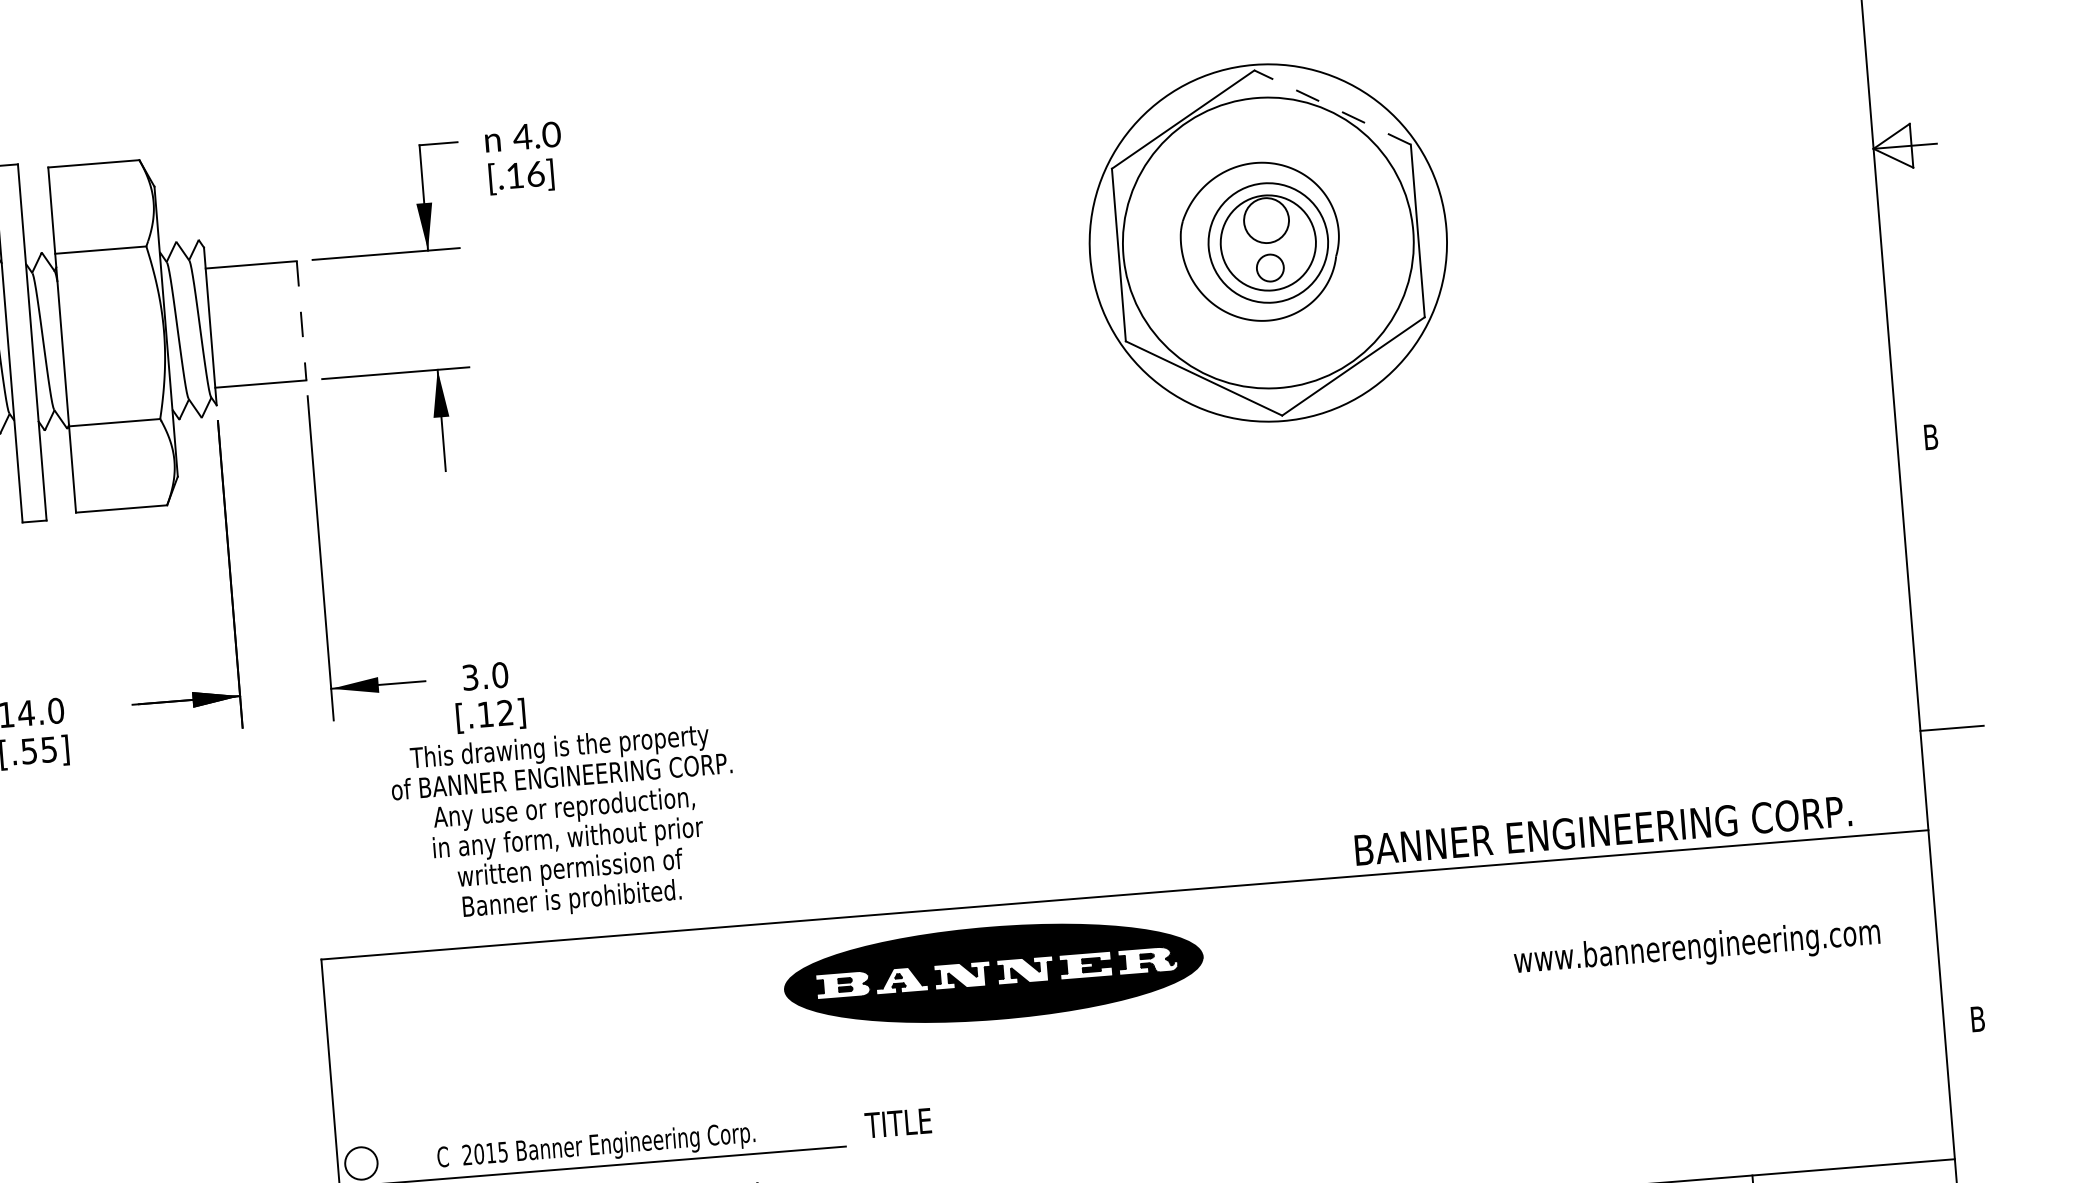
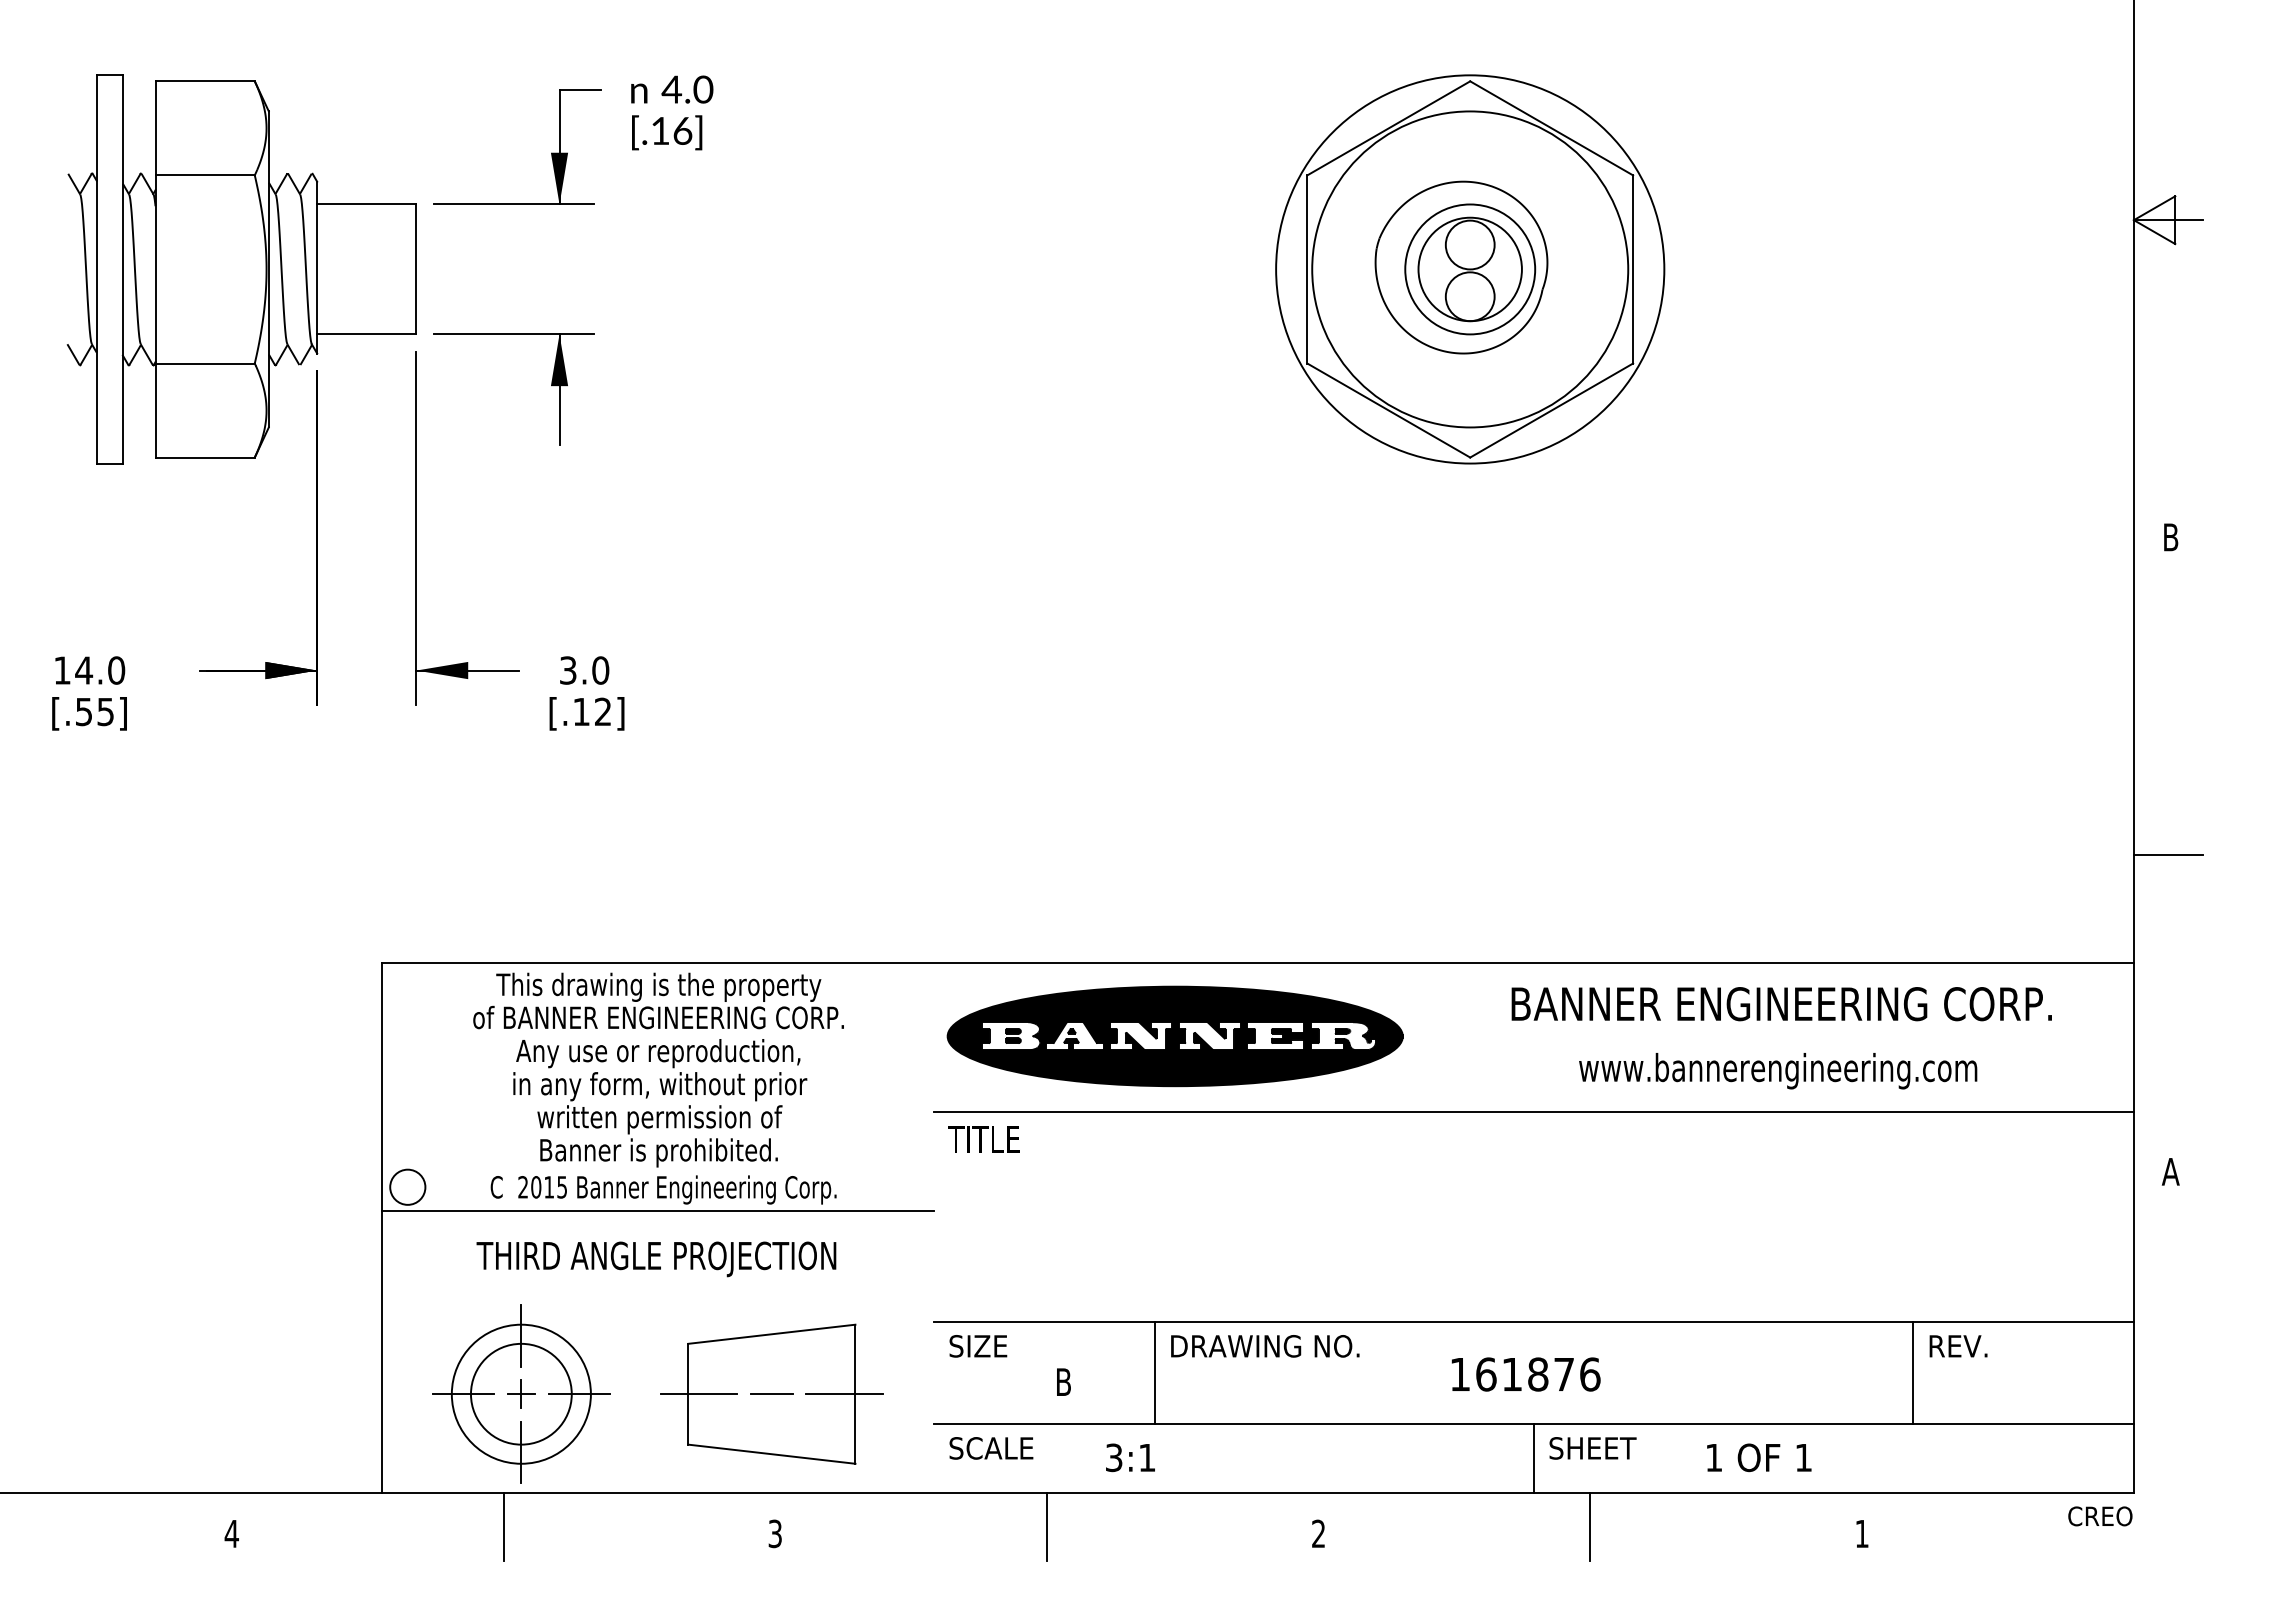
line: (1332, 107) -> (1551, 128), dashed -> solid
circle: (1269, 267) -> (1469, 296), size x1.67
line: (301, 320) -> (416, 269), dashed -> solid
text: (565, 824) -> (658, 1069), moved
text: (1603, 831) -> (1781, 1004), moved
text: (1697, 949) -> (1778, 1071), moved
part: (993, 973) -> (1174, 1036), moved
line: (1388, 1010) -> (1533, 1111), added
text: (1977, 1018) -> (2170, 1171), B -> A
text: (898, 1123) -> (983, 1139), moved

